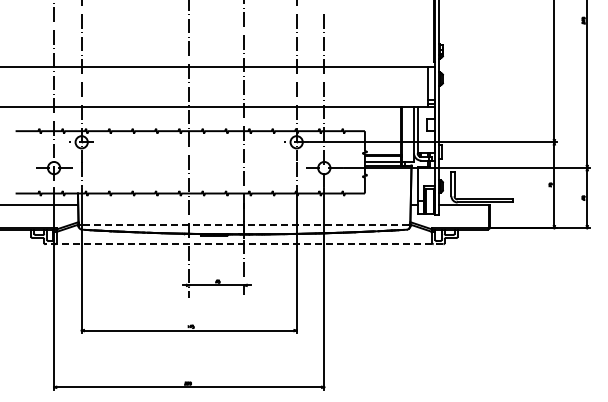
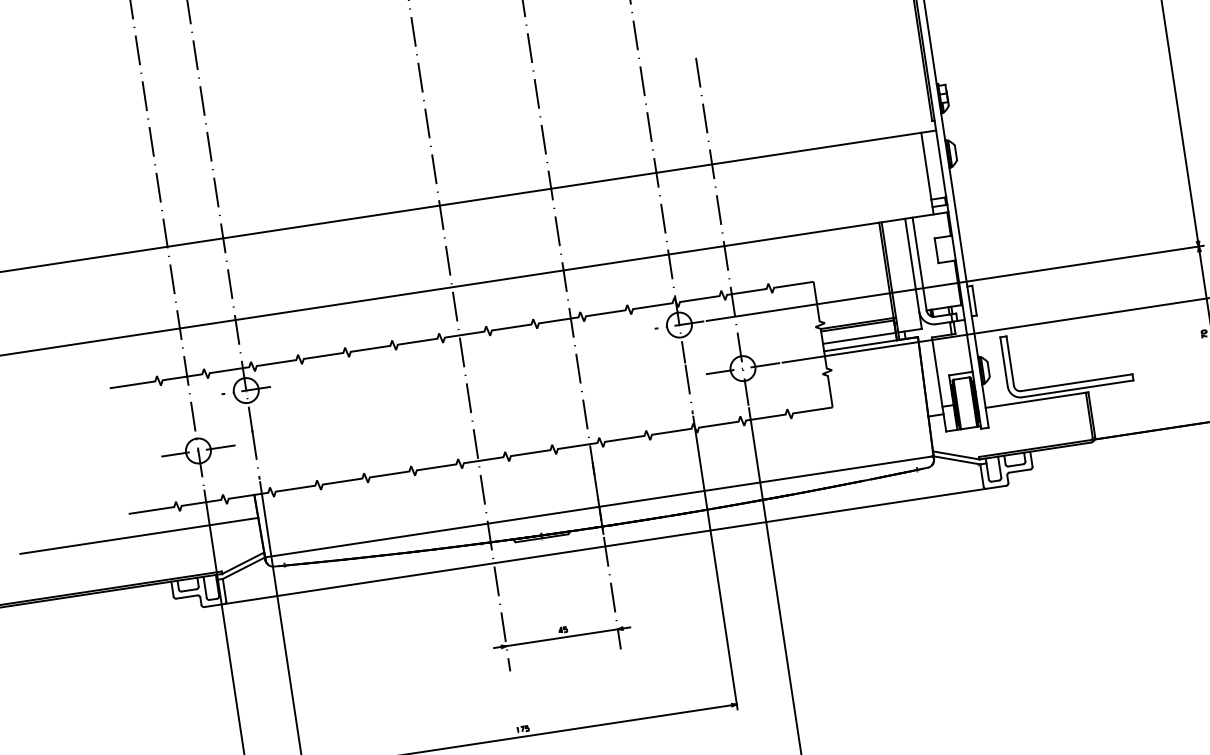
line: (244, 224) -> (599, 506), dashed -> solid
line: (244, 244) -> (605, 546), dashed -> solid

